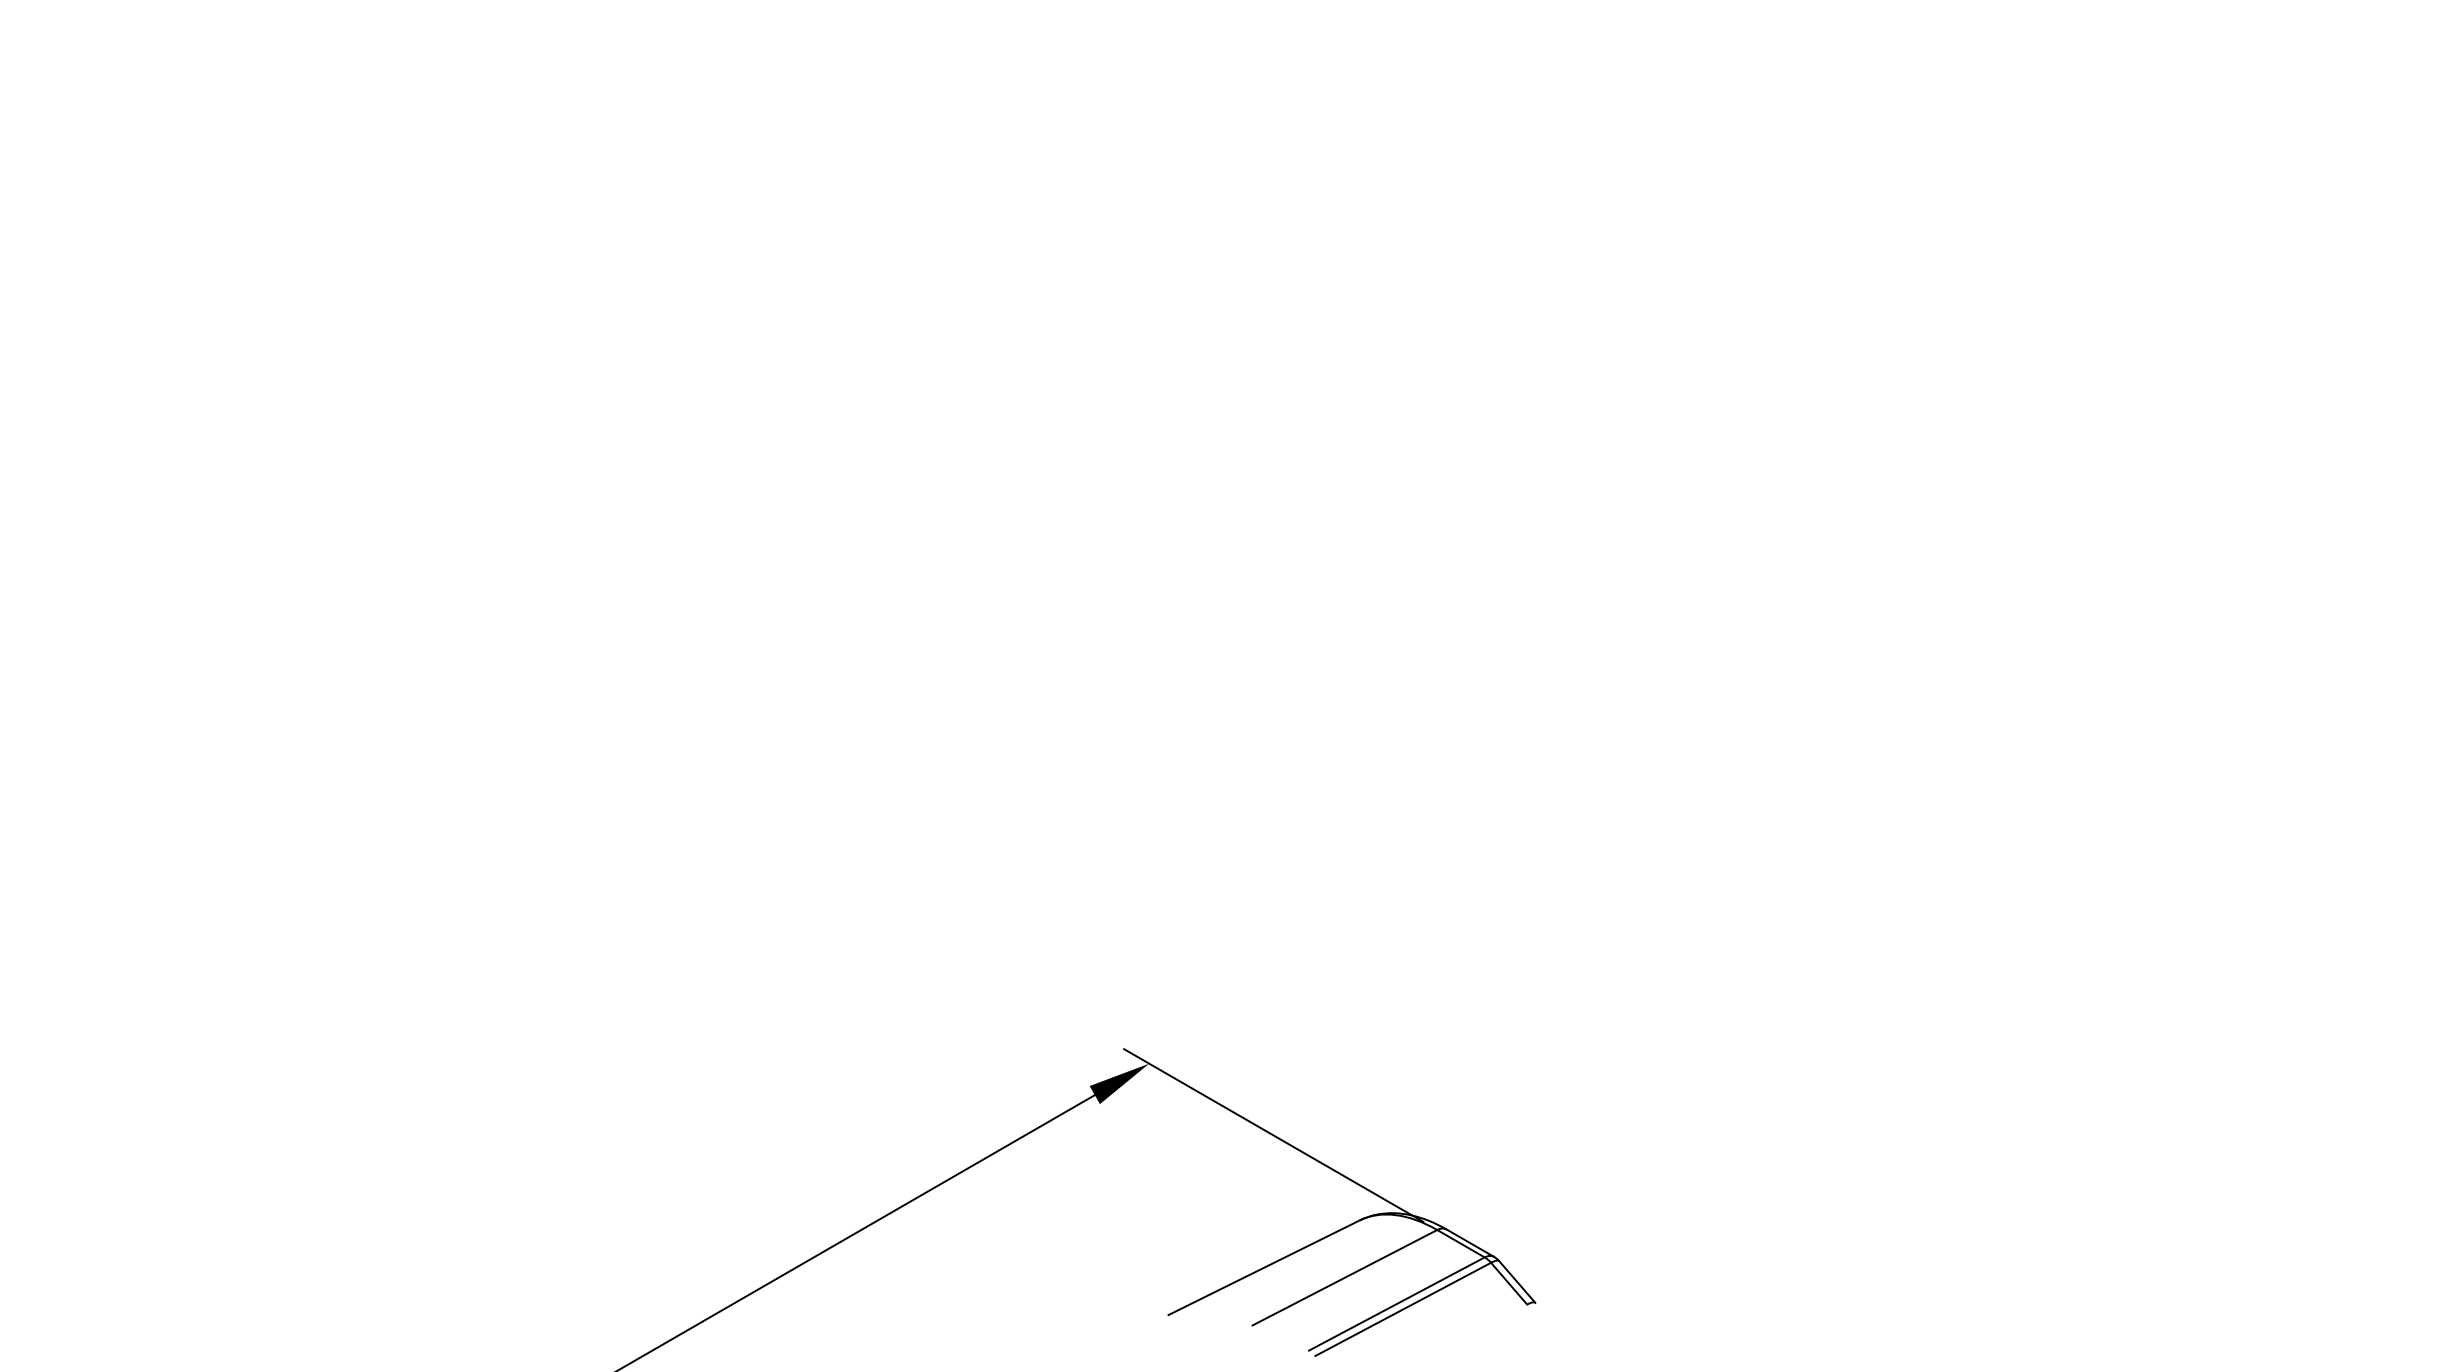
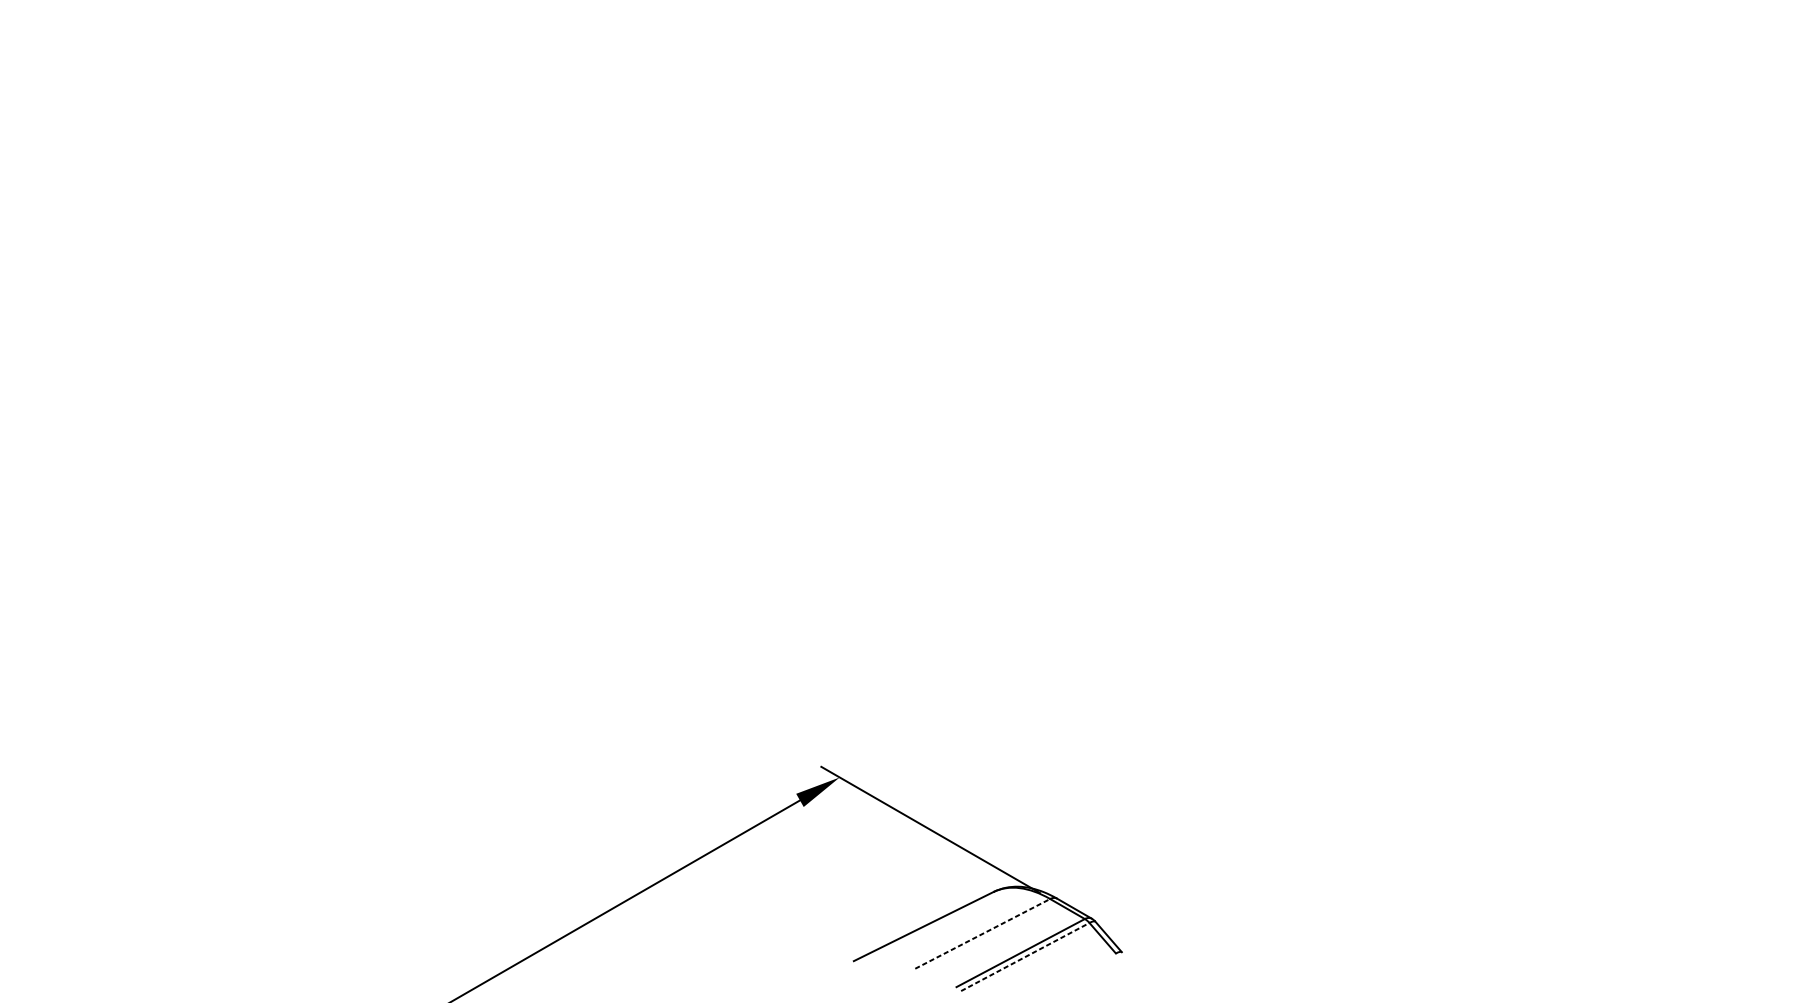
line: (1344, 1277) -> (982, 933), solid -> dashed
line: (1403, 1309) -> (1025, 957), solid -> dashed

